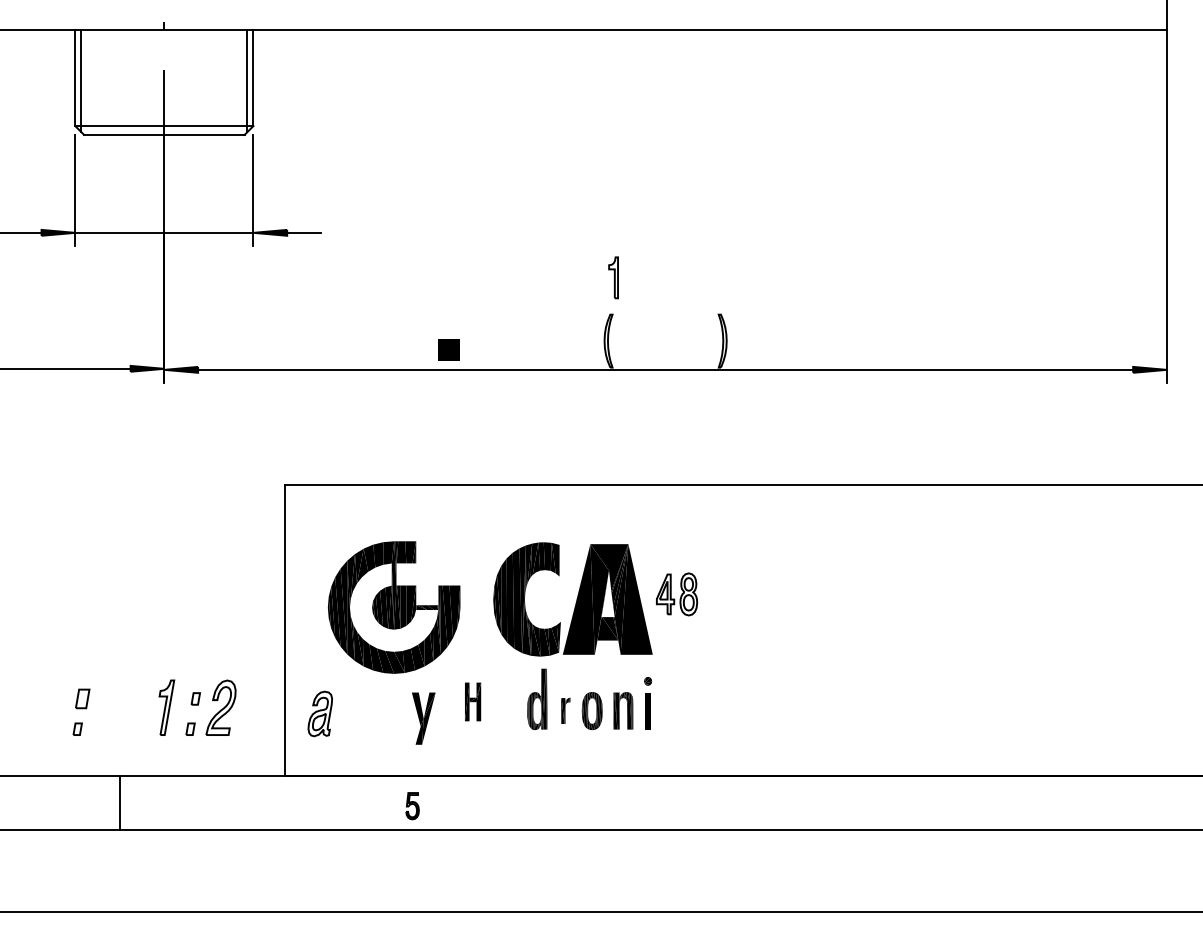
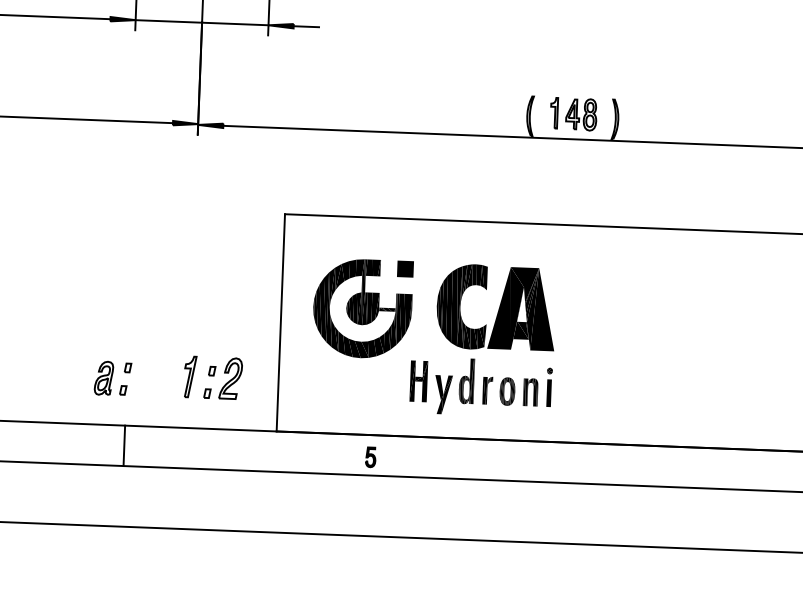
part: (613, 277) -> (554, 112), moved
part: (448, 349) -> (404, 268), moved
part: (677, 594) -> (581, 114), moved
part: (83, 698) -> (128, 367), size x0.62
part: (472, 701) -> (418, 381), size x1.43
part: (565, 710) -> (487, 390), size x1.43
part: (319, 713) -> (103, 377), moved
part: (423, 718) -> (443, 394), moved
line: (120, 803) -> (124, 445), moved

